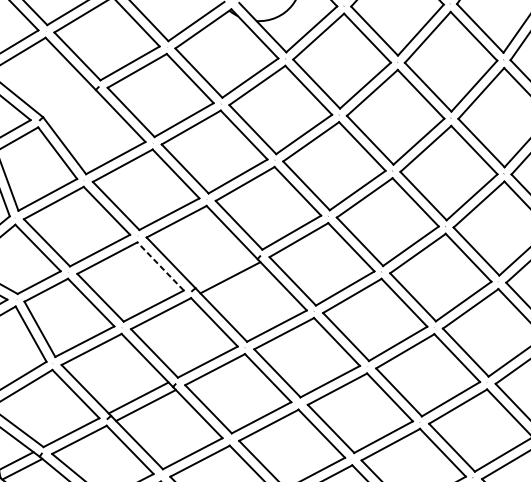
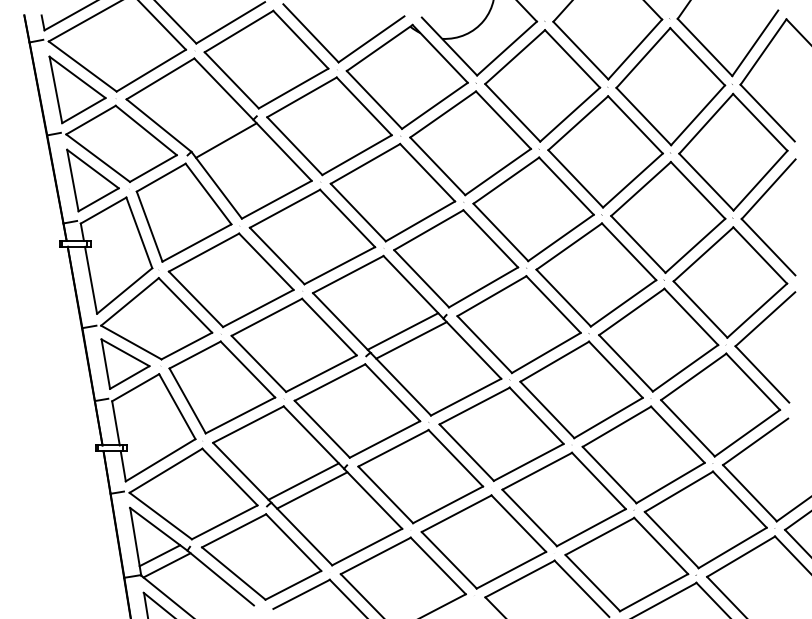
line: (72, 107) -> (226, 140), added
line: (160, 265) -> (329, 326), dashed -> solid
line: (222, 270) -> (402, 331), added

